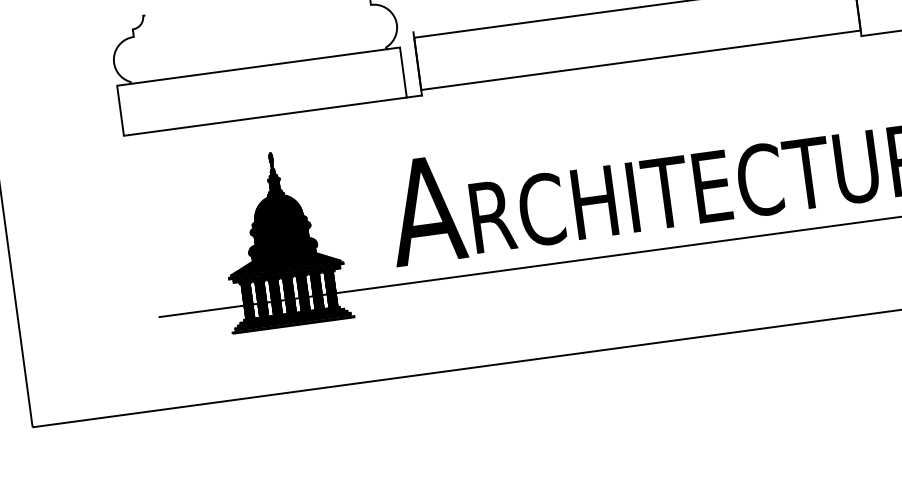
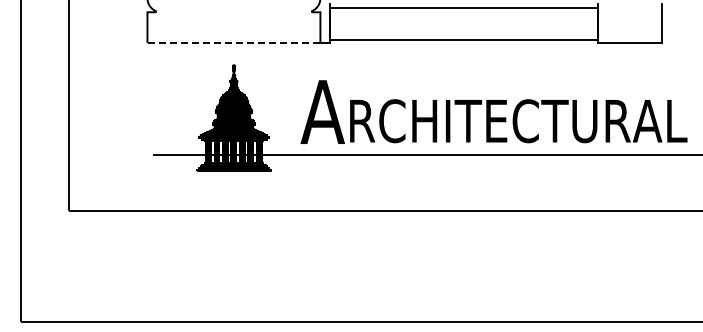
line: (257, 67) -> (233, 12), removed
line: (264, 116) -> (233, 42), solid -> dashed

